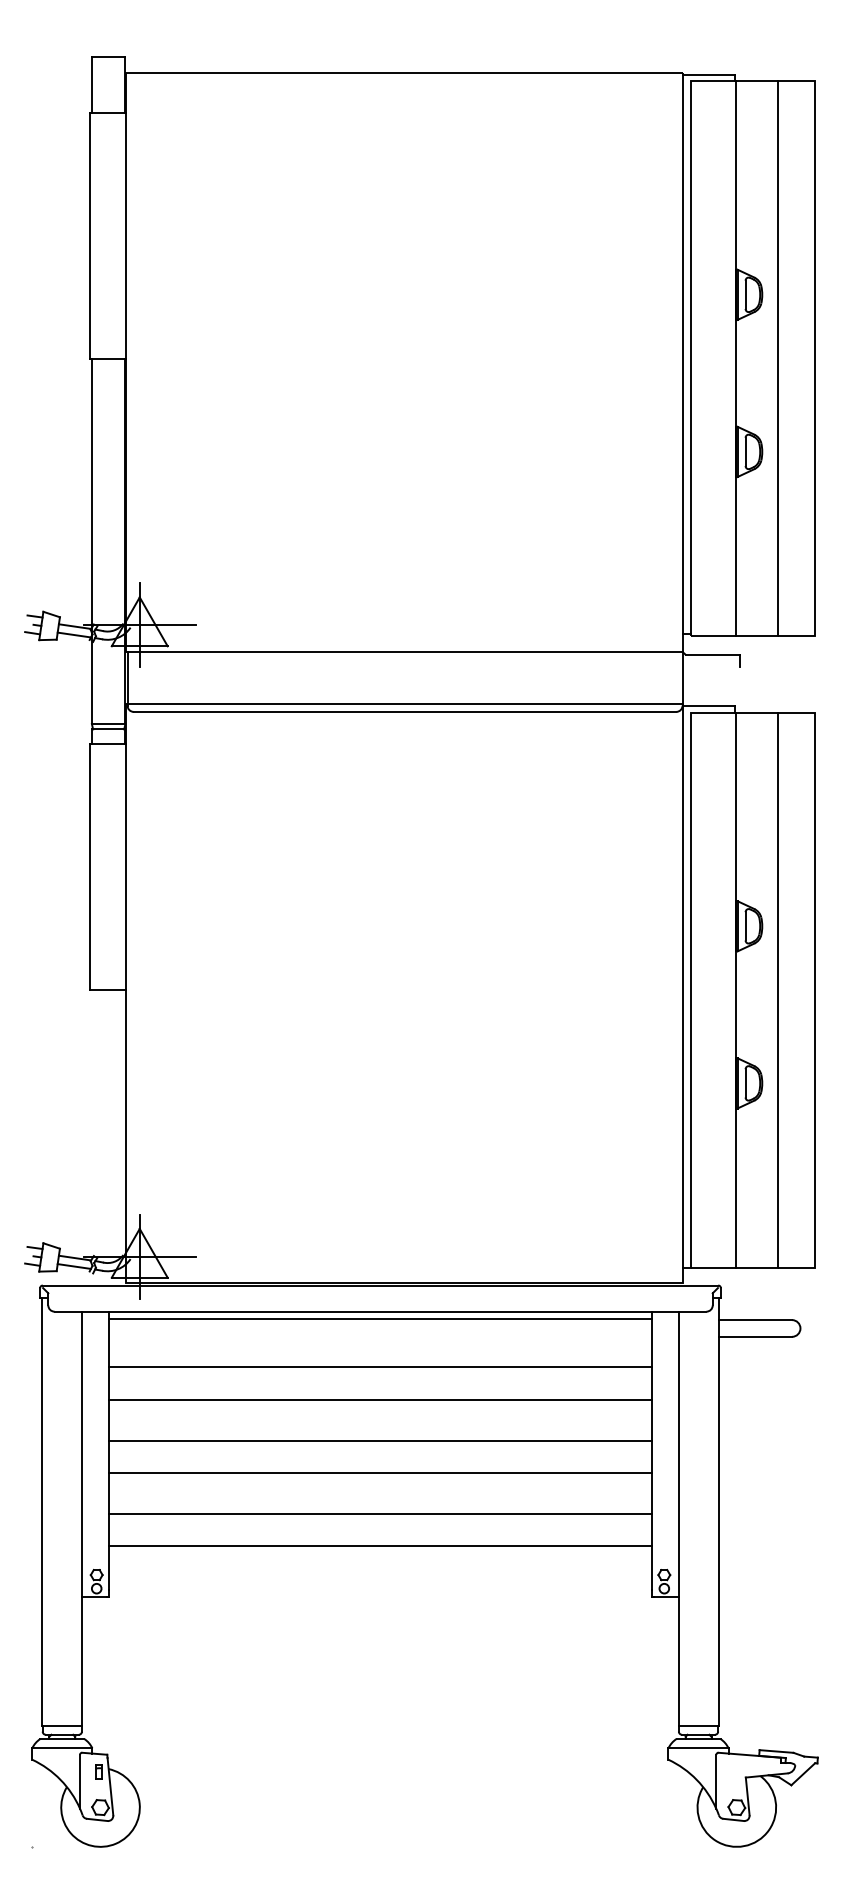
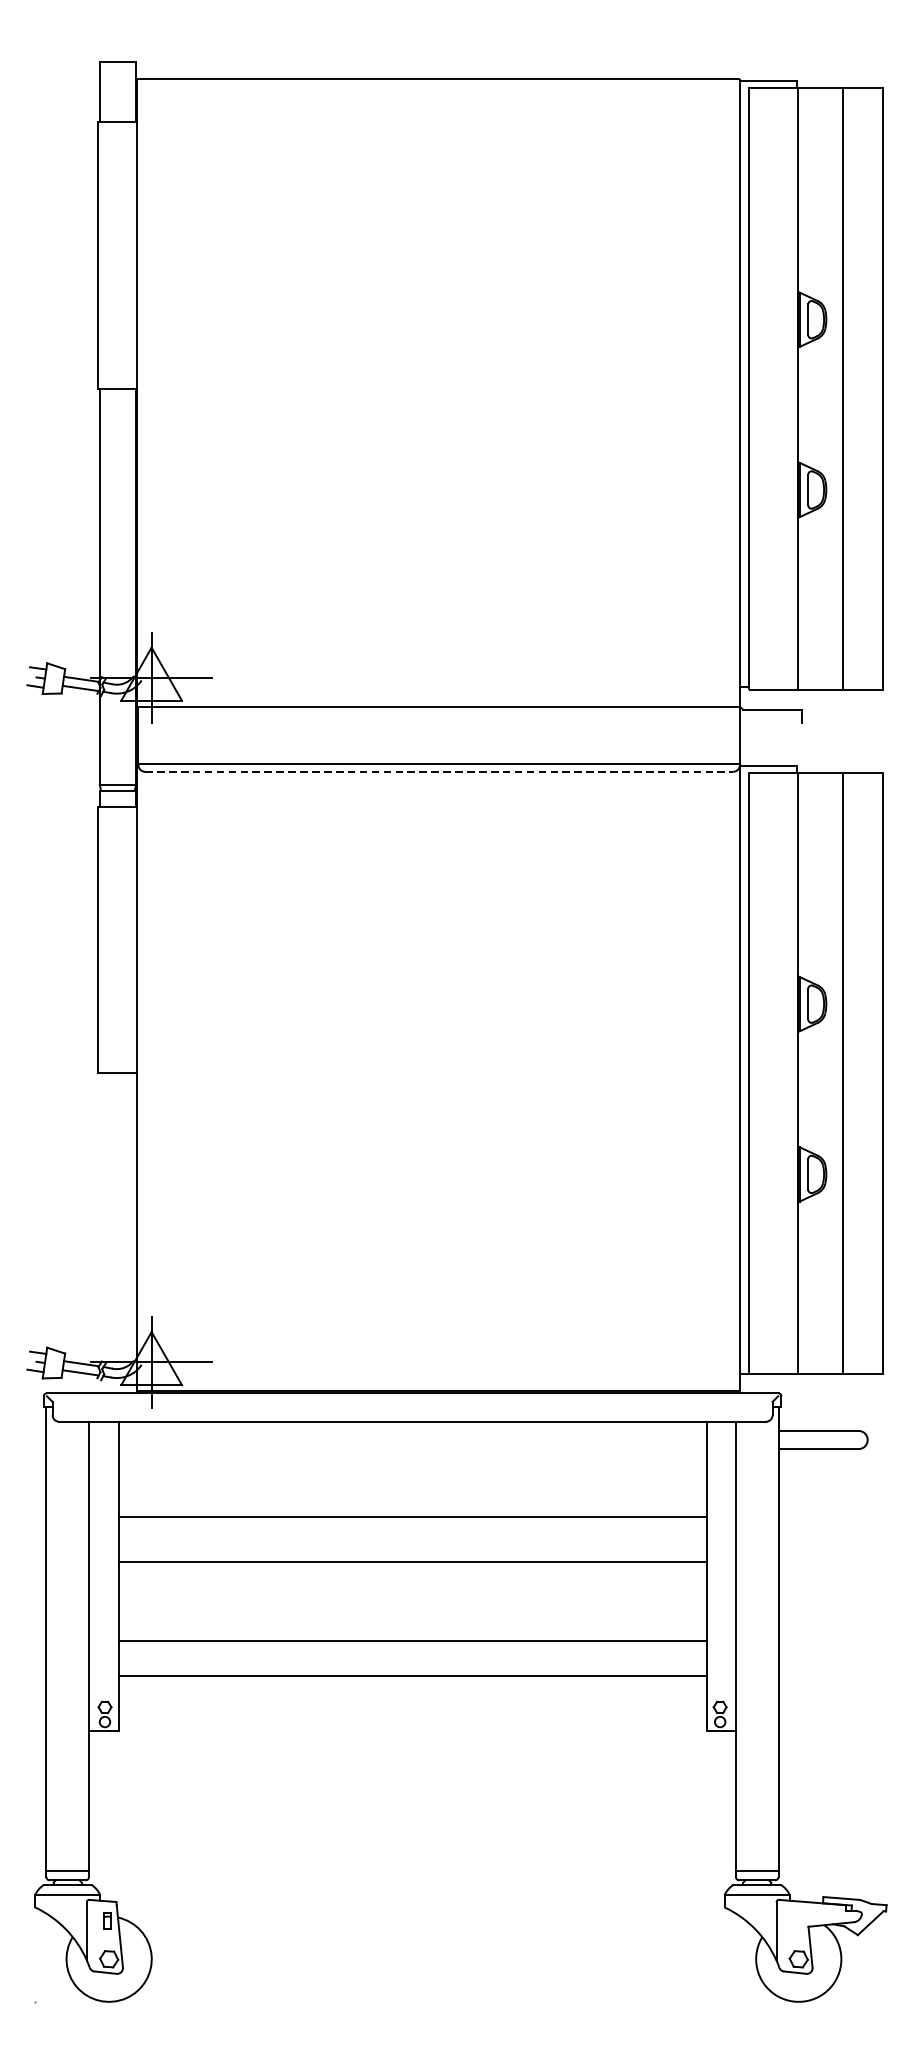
line: (405, 711) -> (439, 771), solid -> dashed
line: (380, 1319) -> (412, 1430), removed
line: (380, 1367) -> (412, 1482), removed
line: (380, 1472) -> (412, 1596), removed

